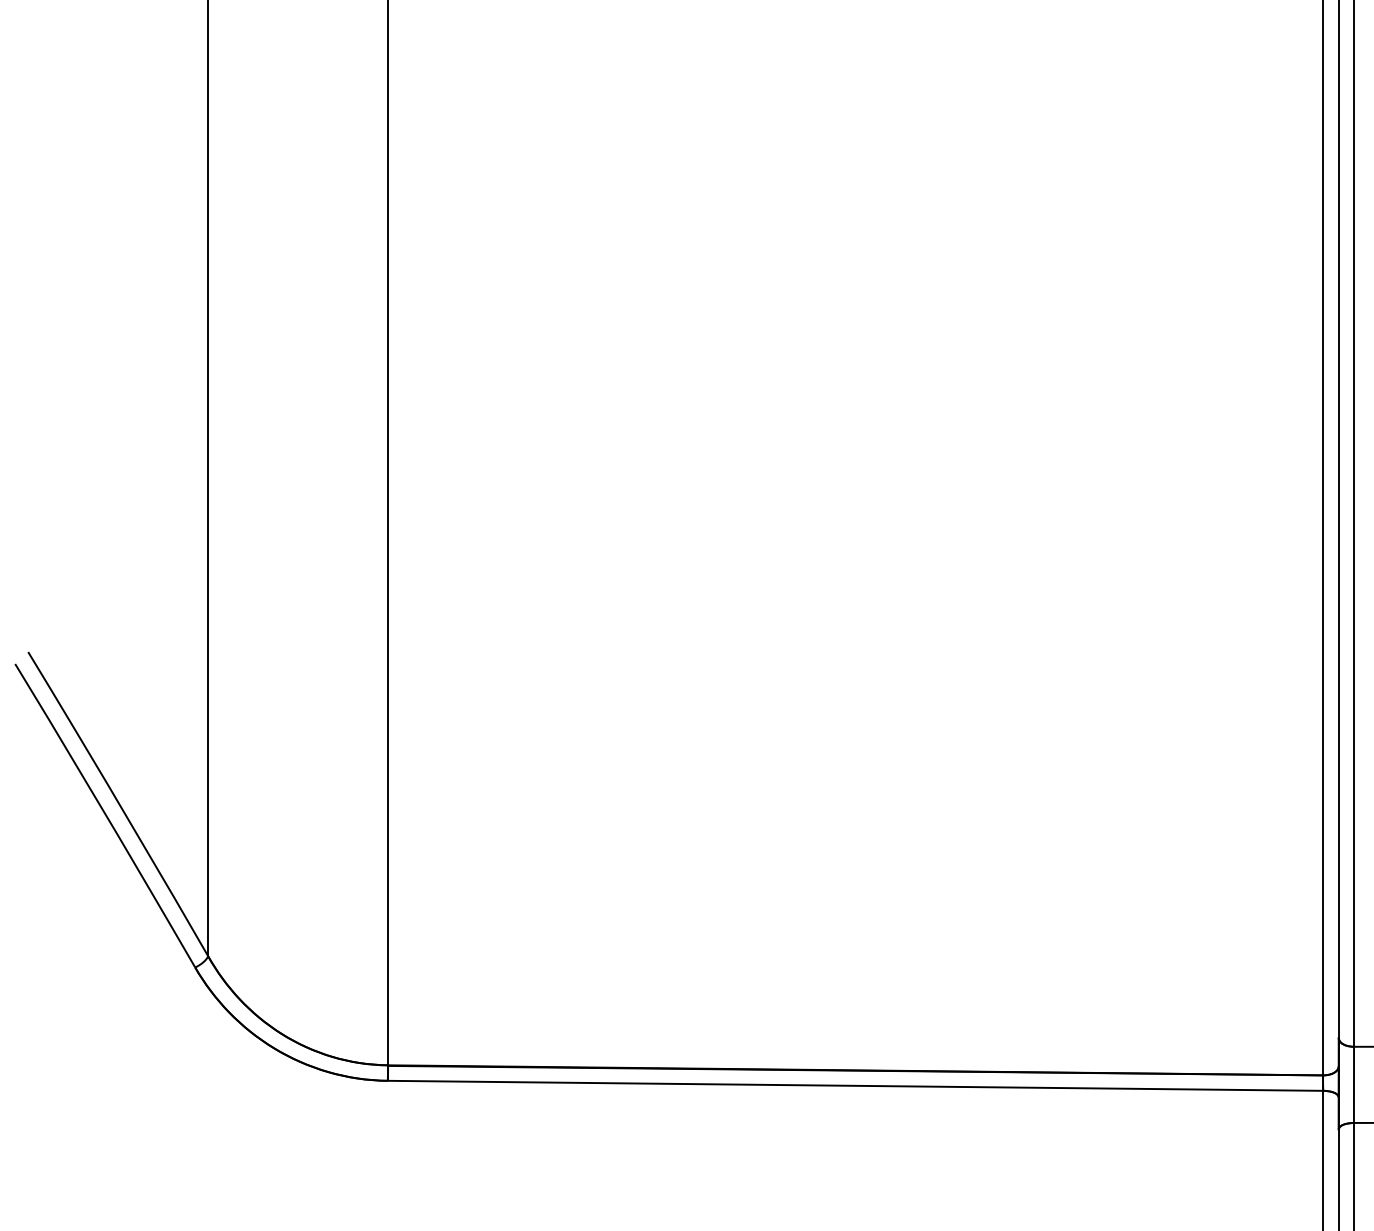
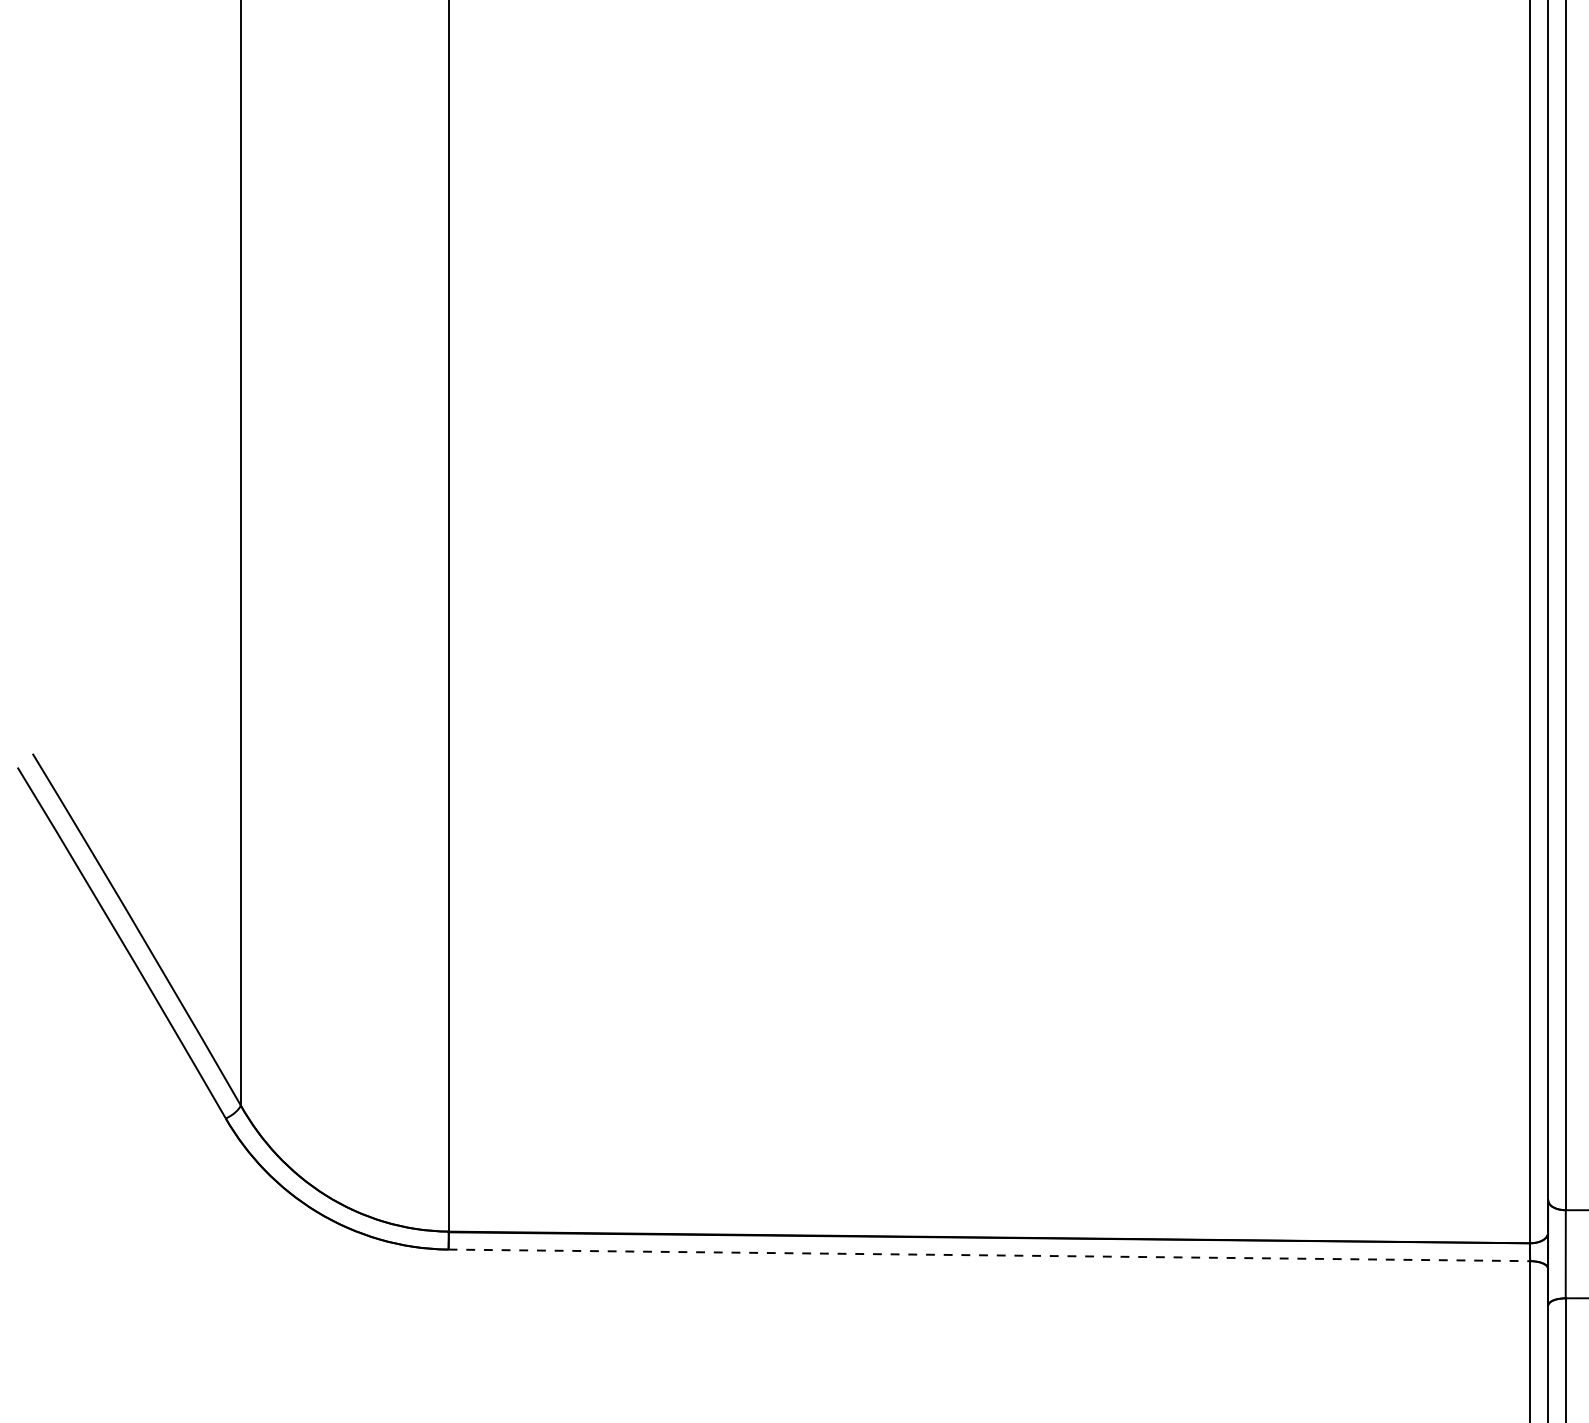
line: (855, 1085) -> (989, 1255), solid -> dashed

